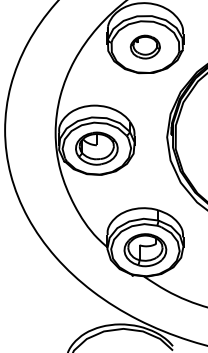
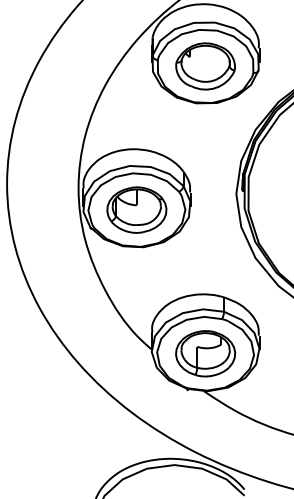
part: (145, 47) -> (205, 66), size x1.43

